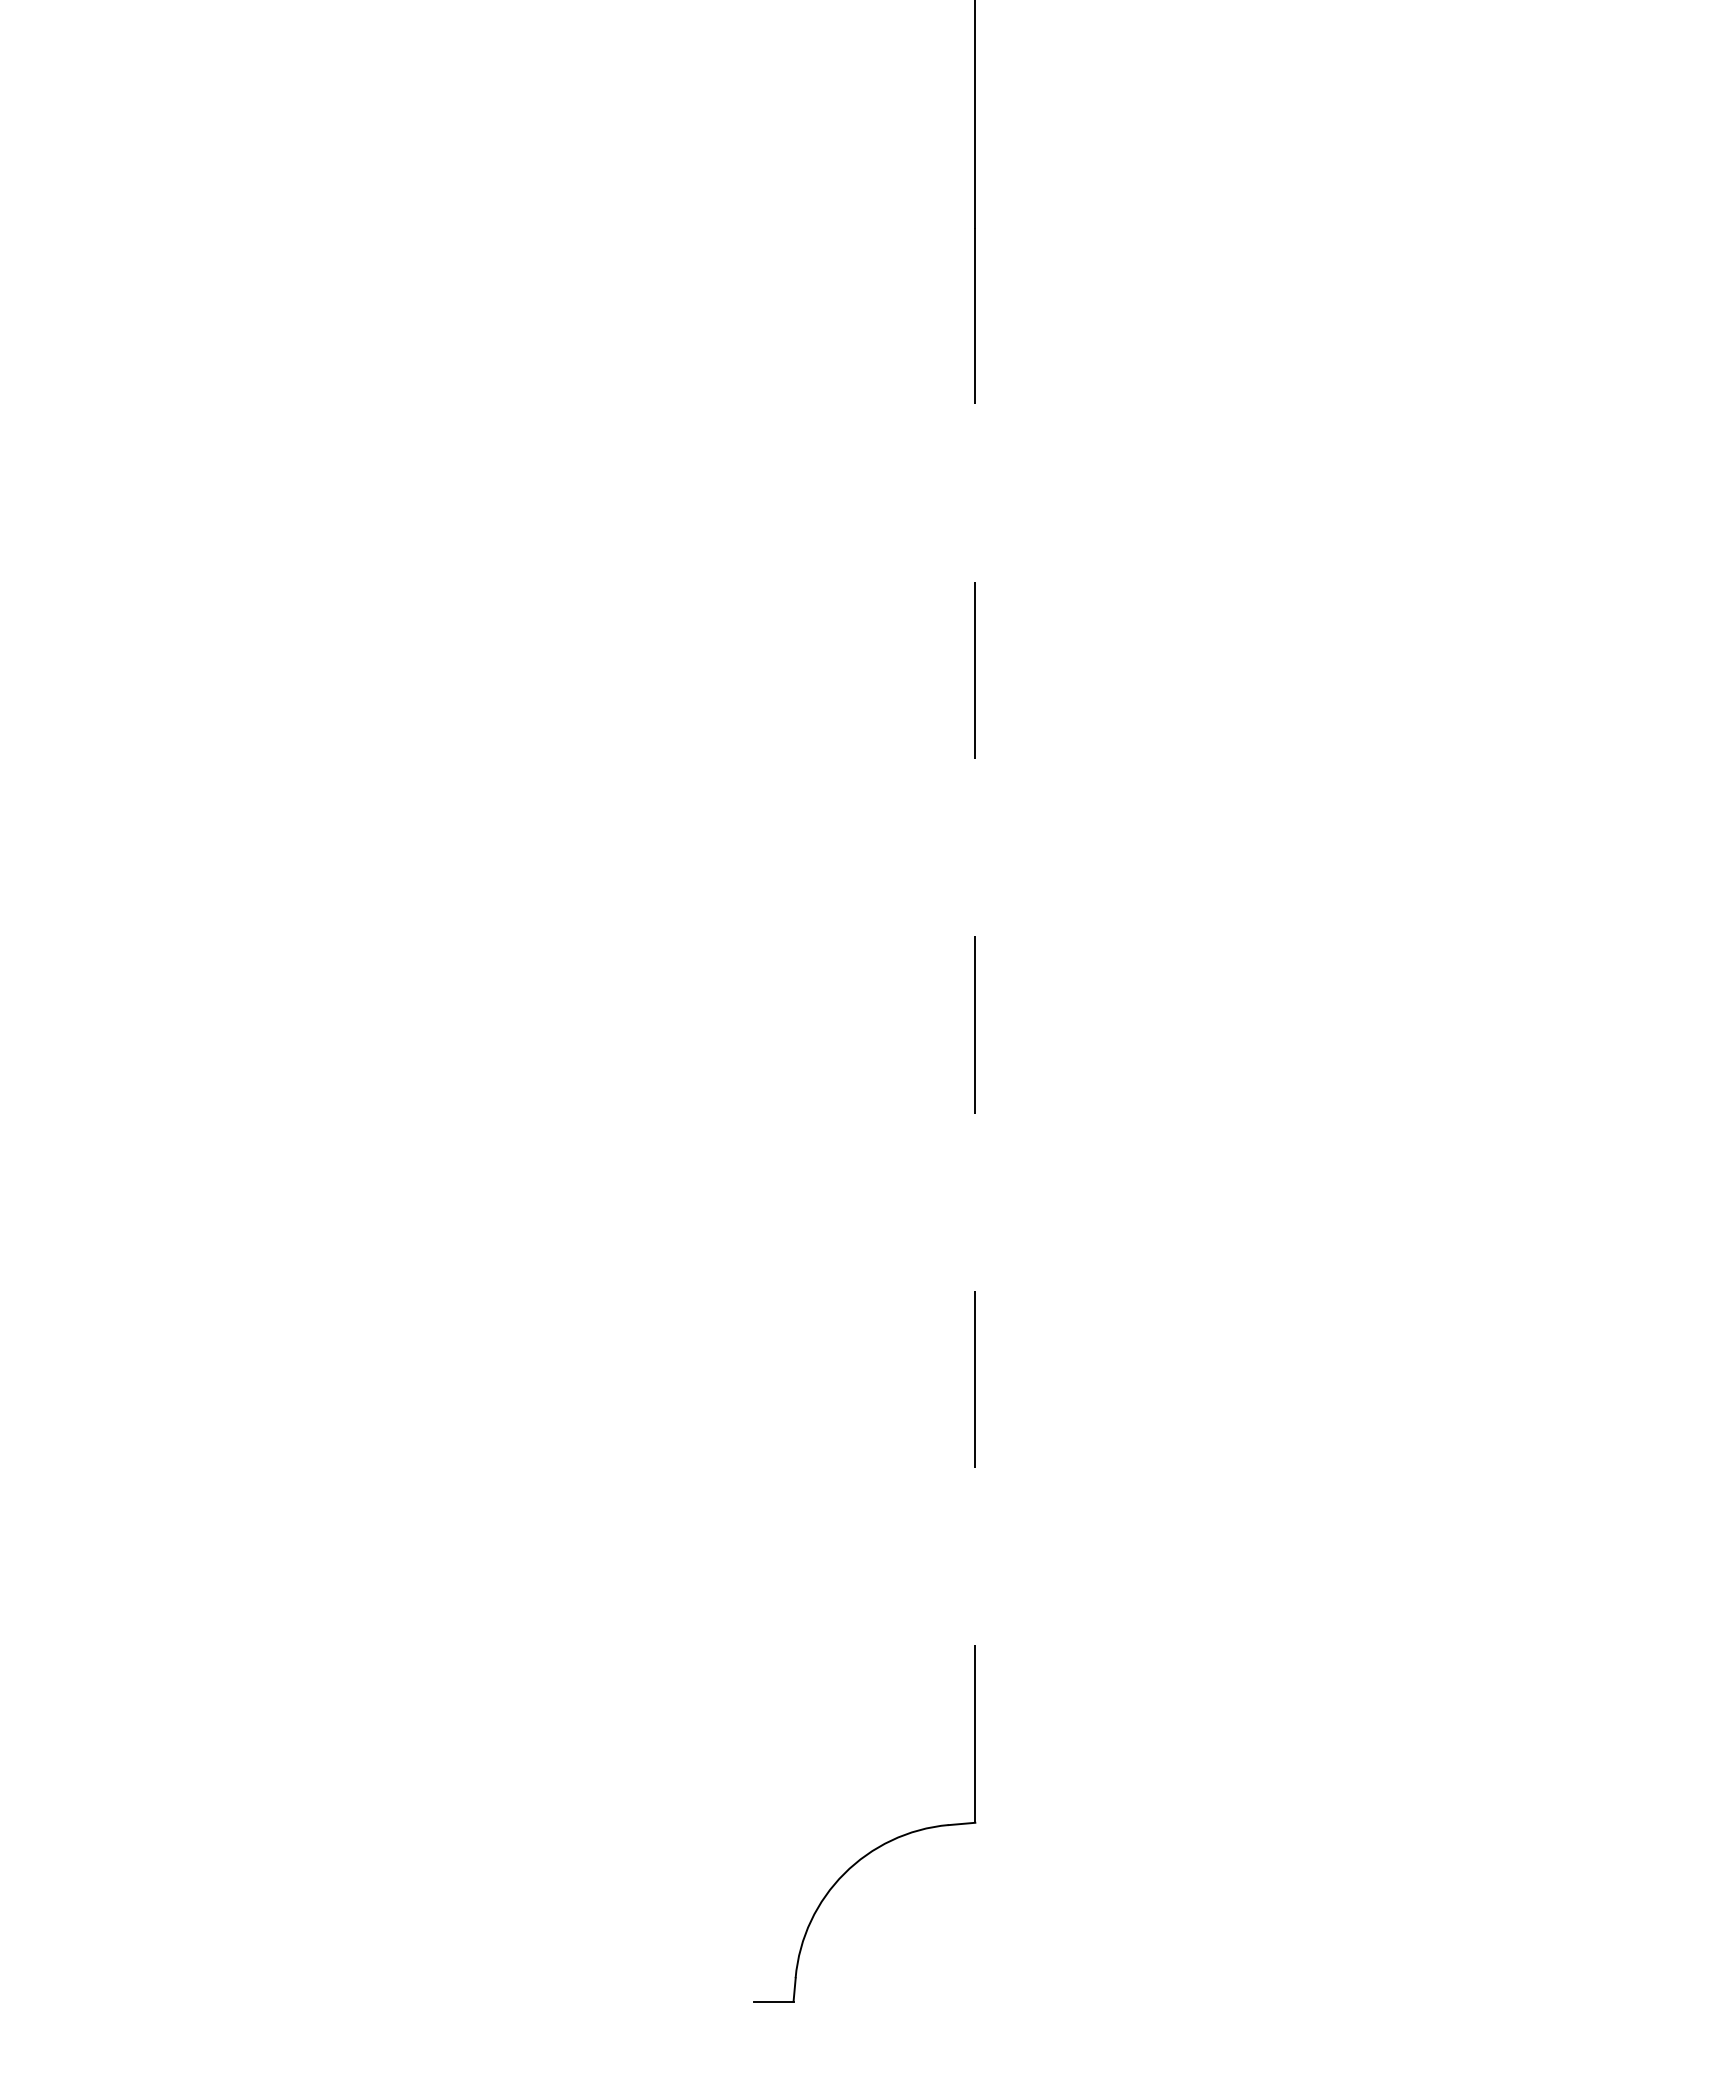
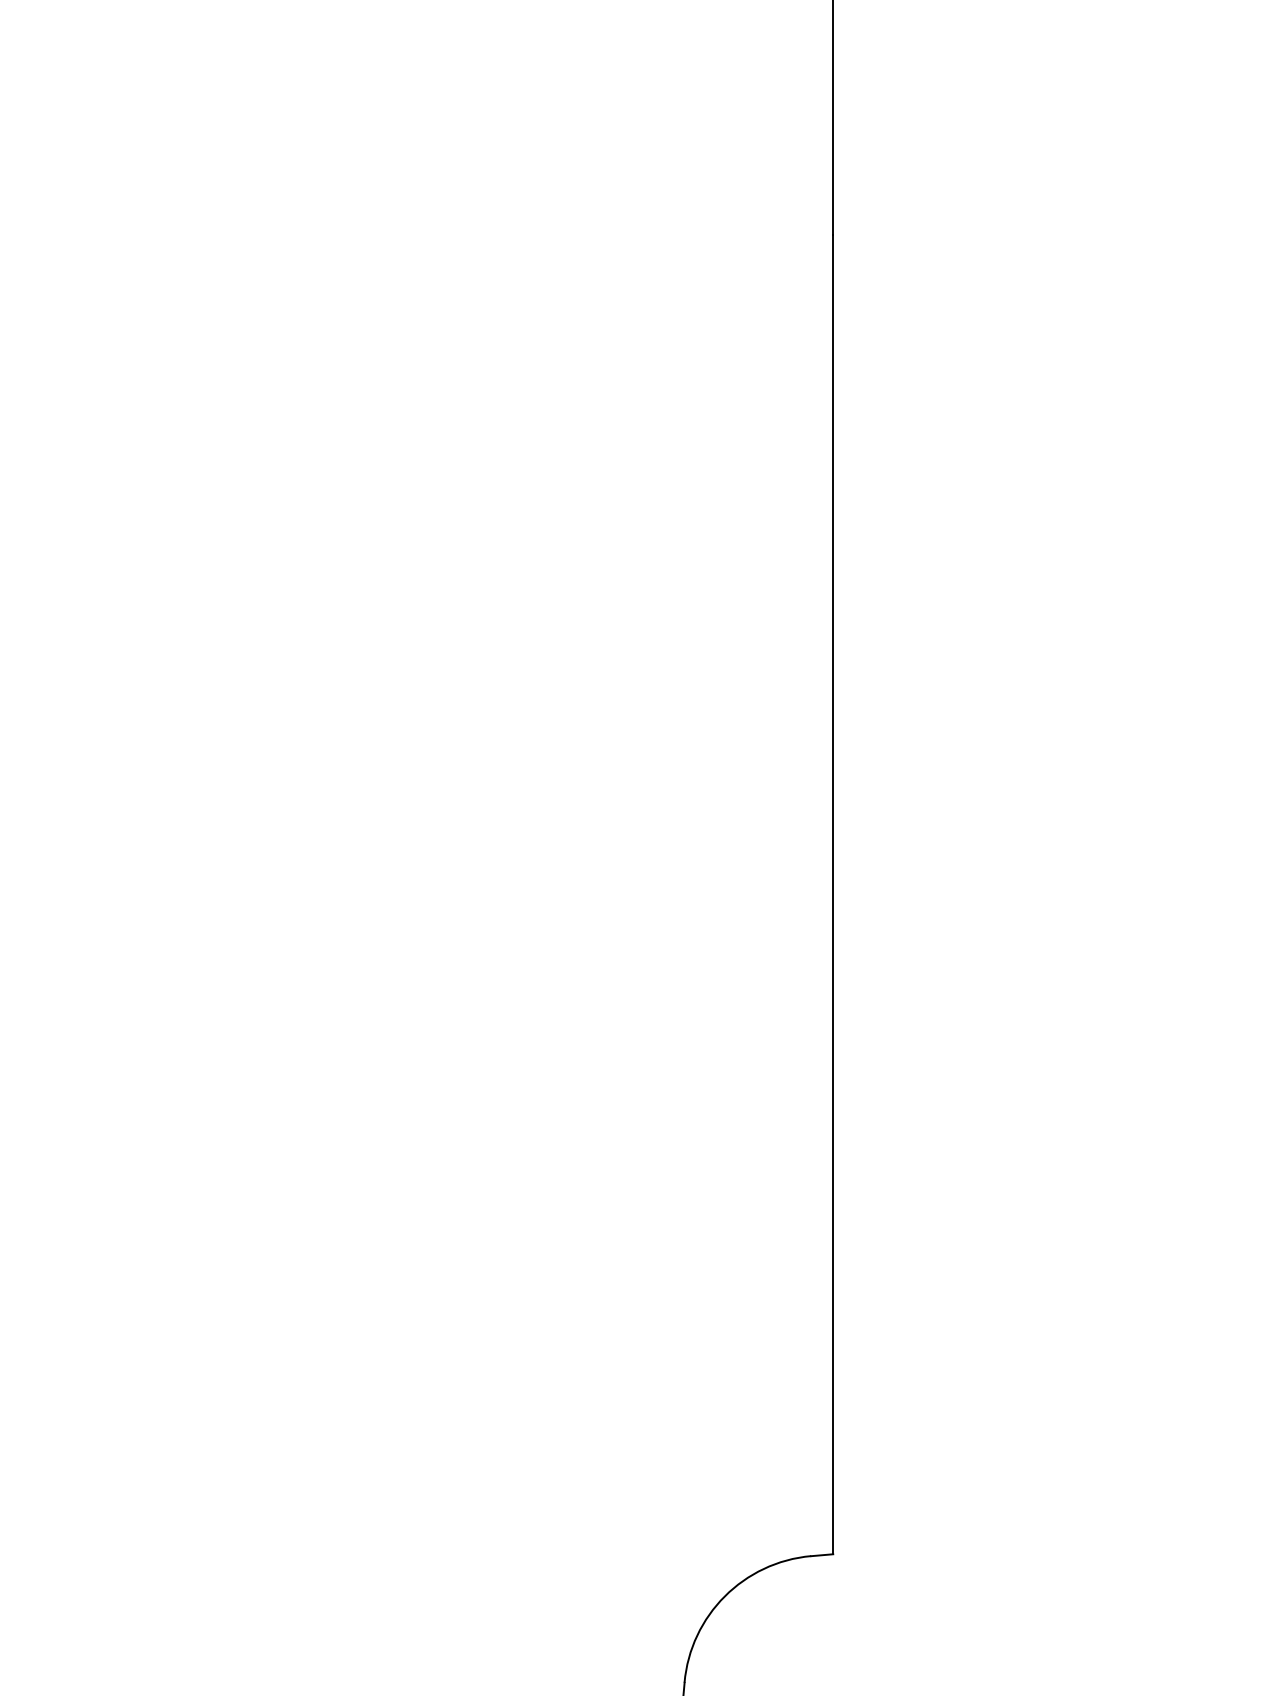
line: (975, 1025) -> (833, 894), dashed -> solid

